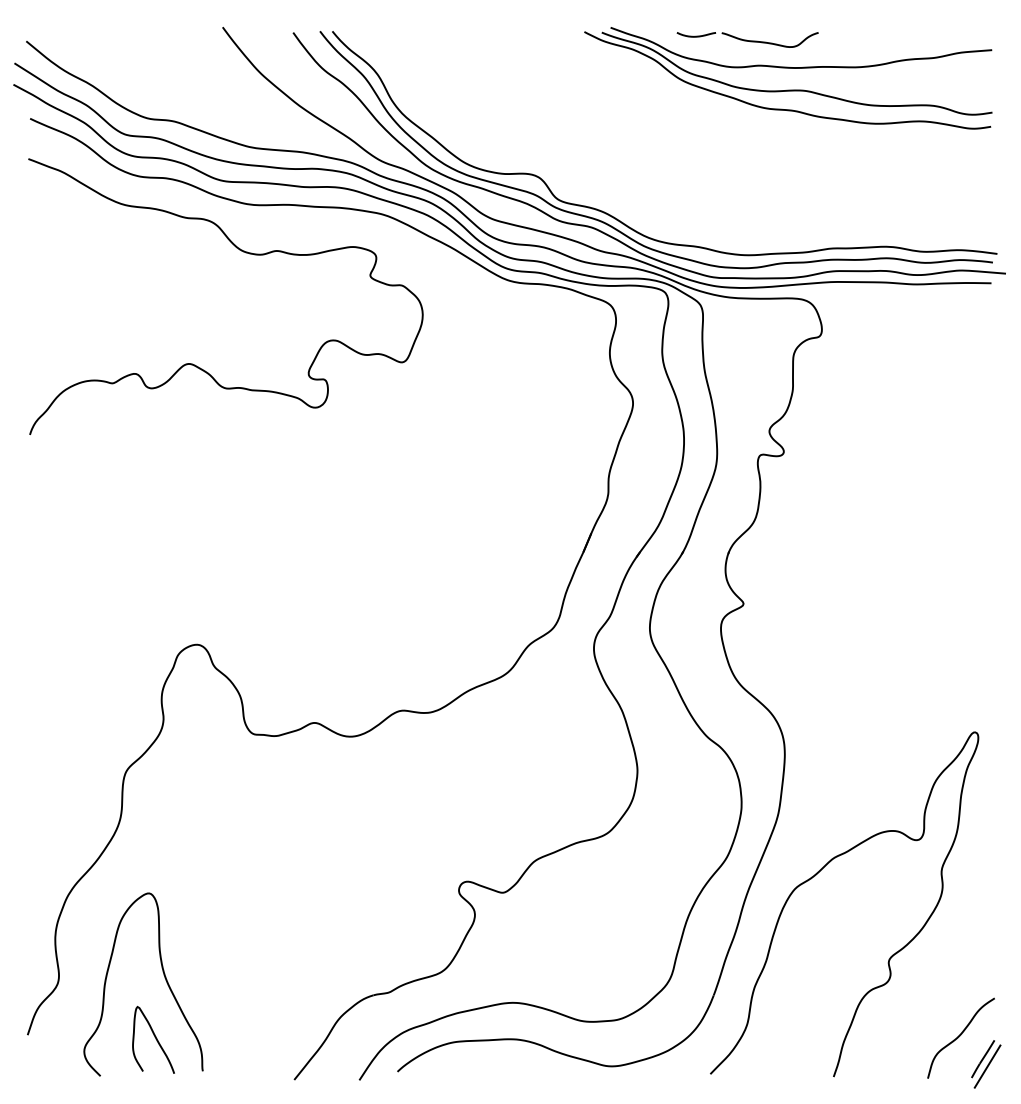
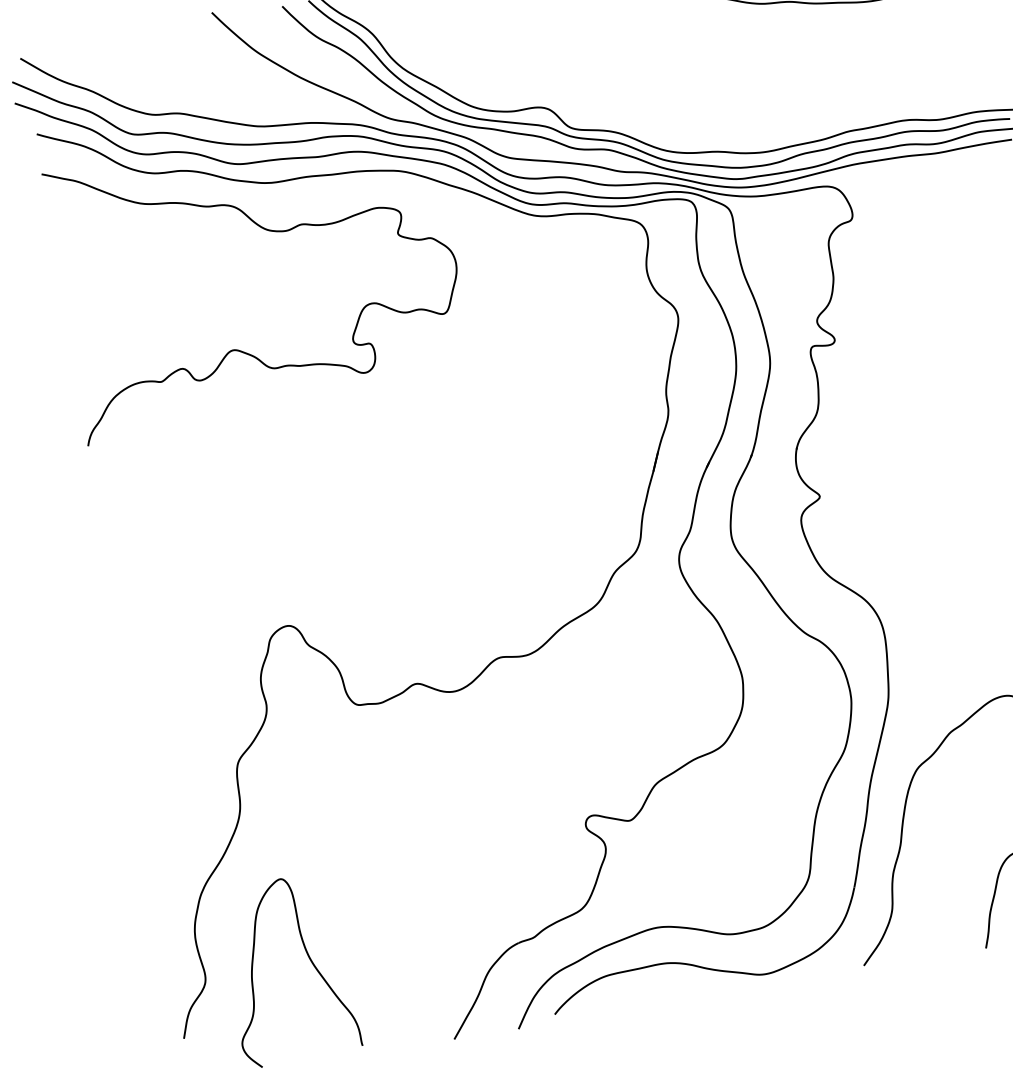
curve: (155, 1039) -> (310, 1022), removed

